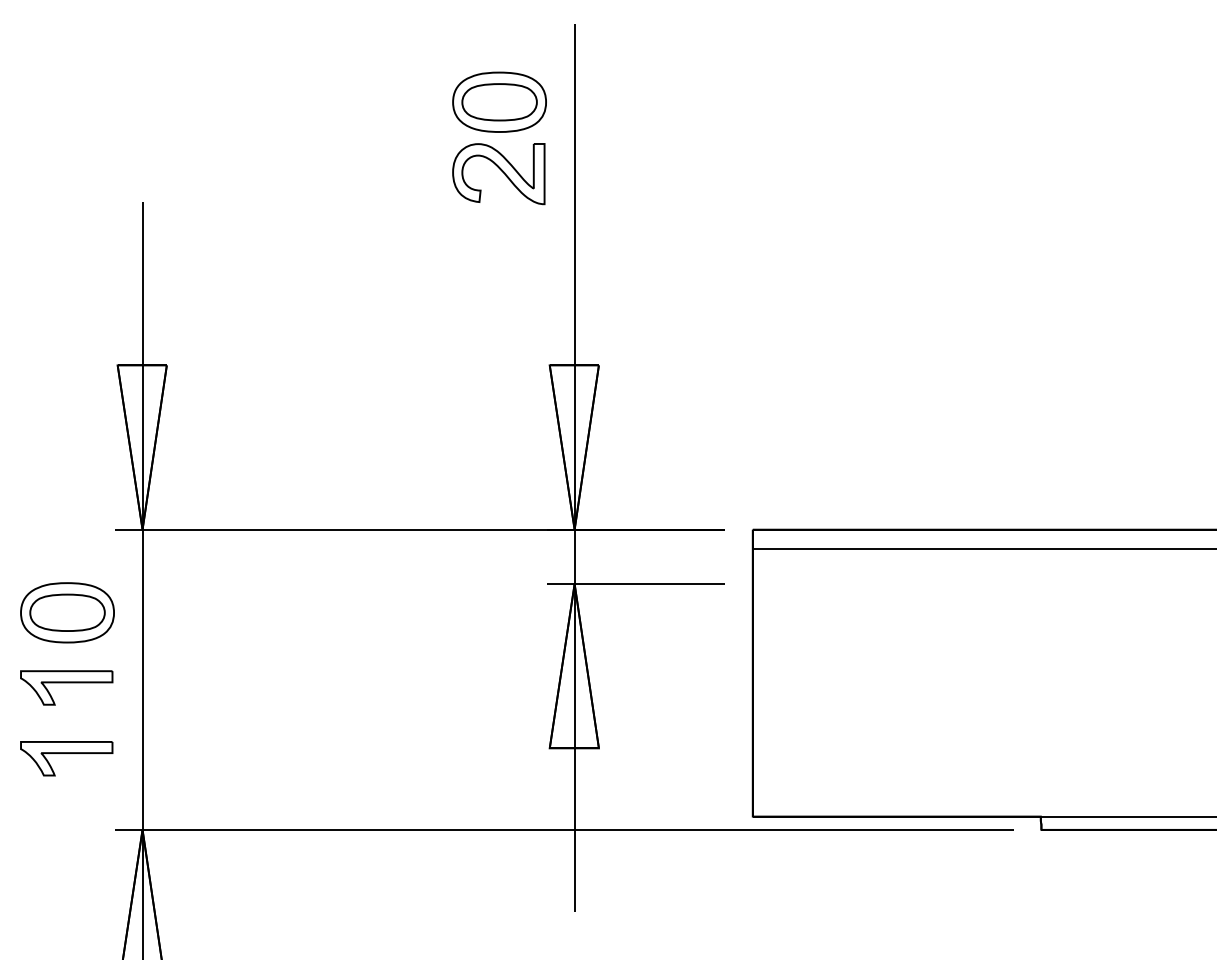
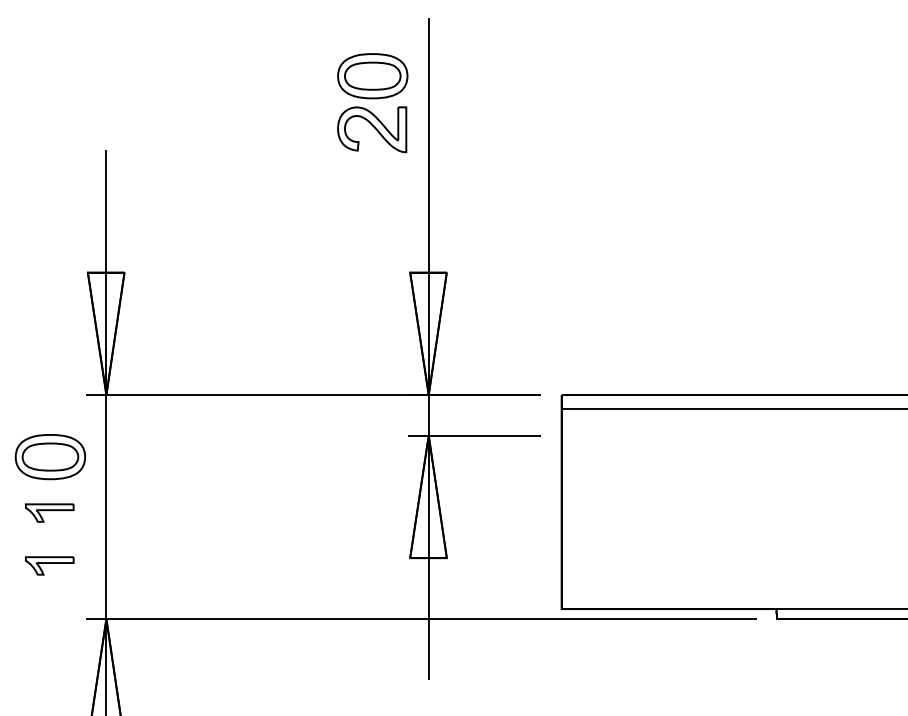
part: (66, 687) -> (49, 512), size x0.7
part: (66, 758) -> (49, 565), size x0.7

